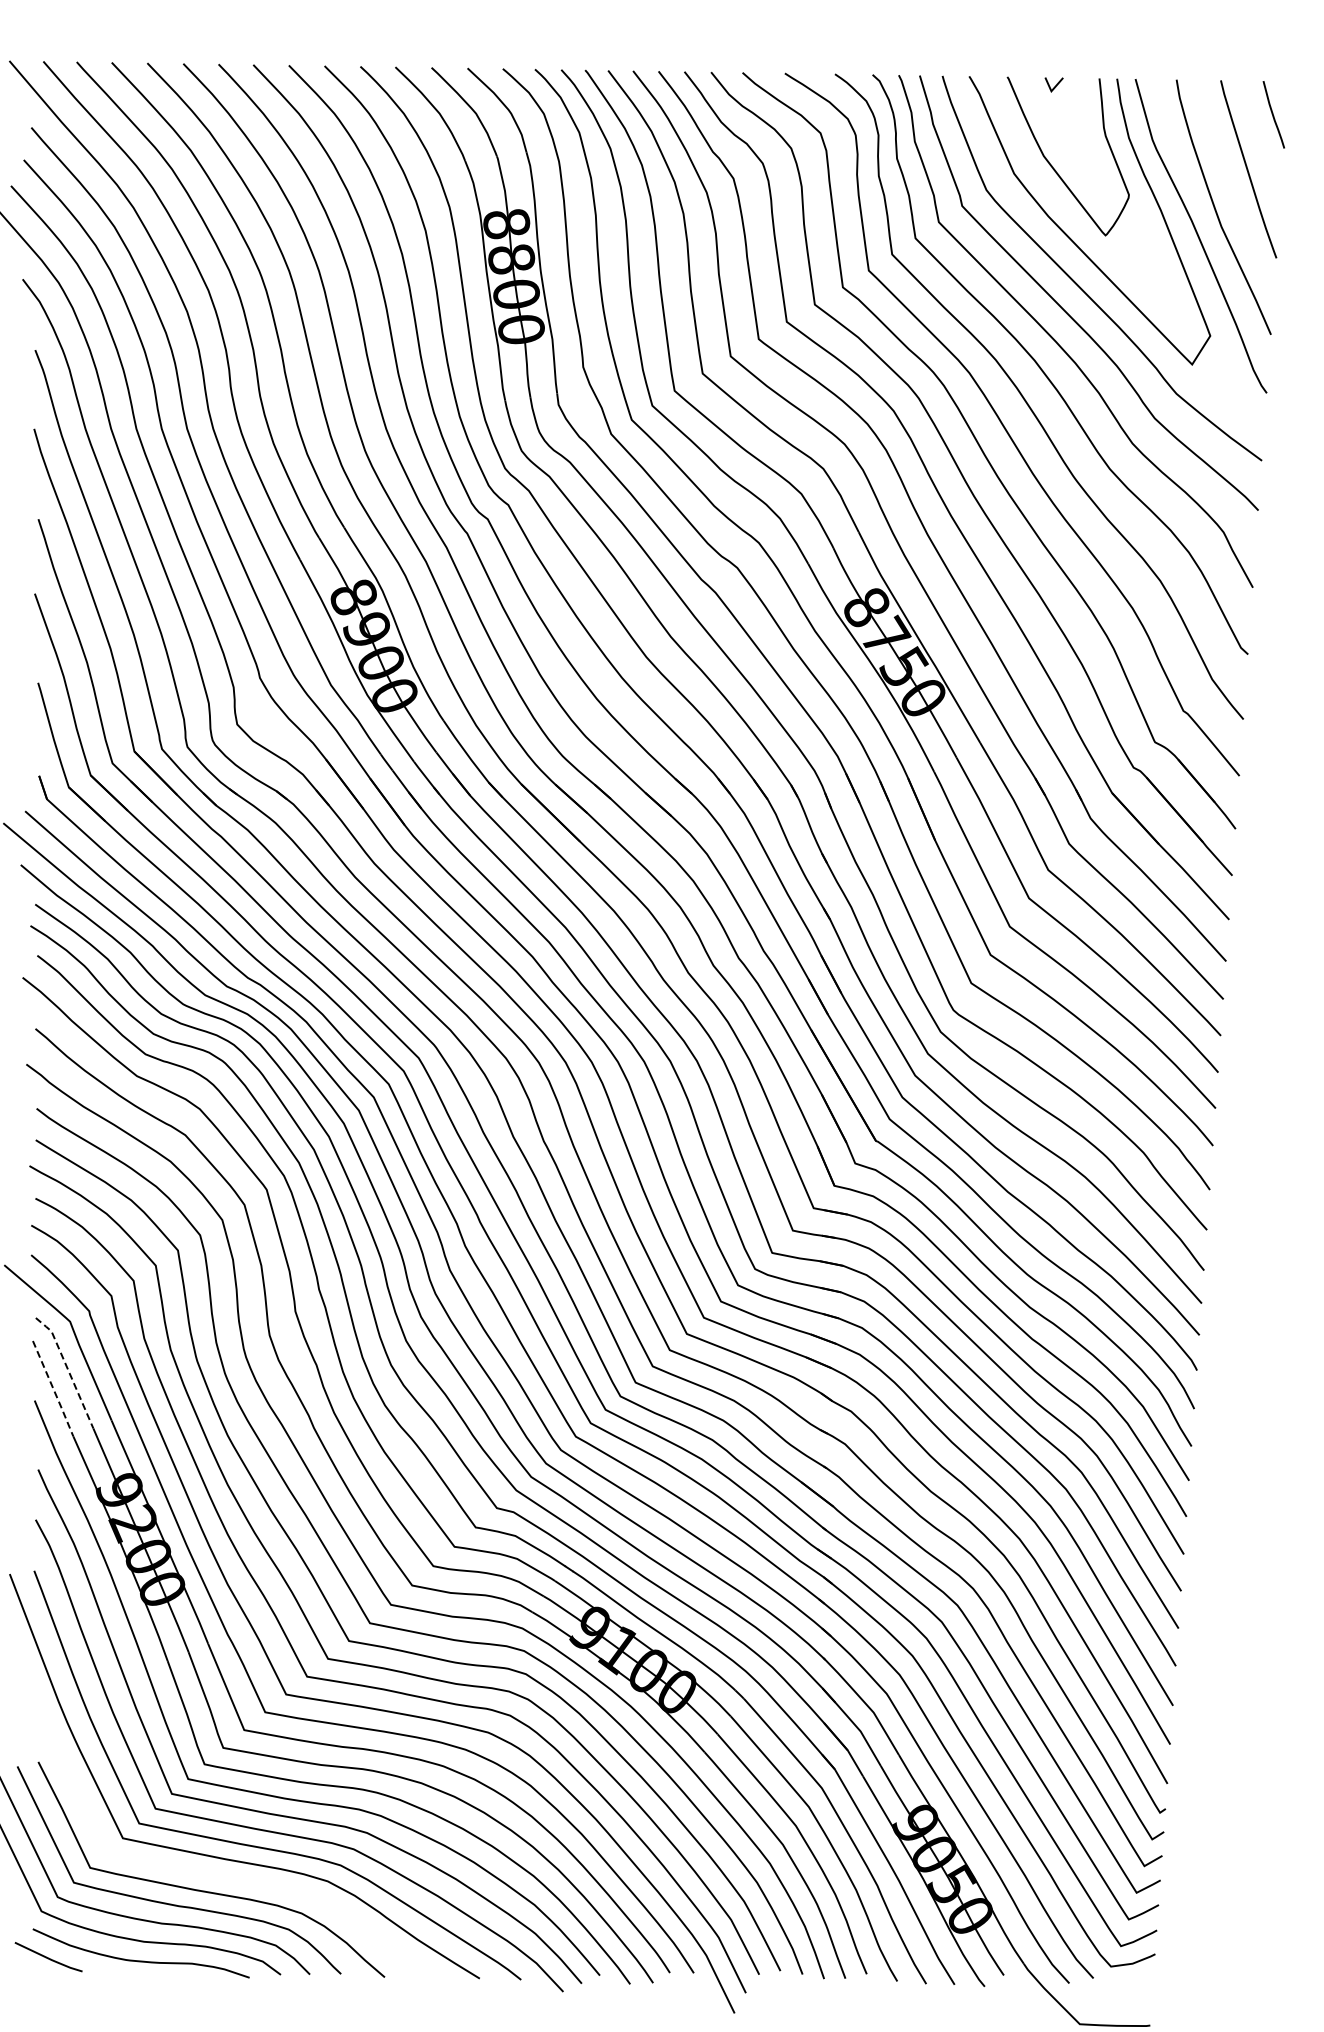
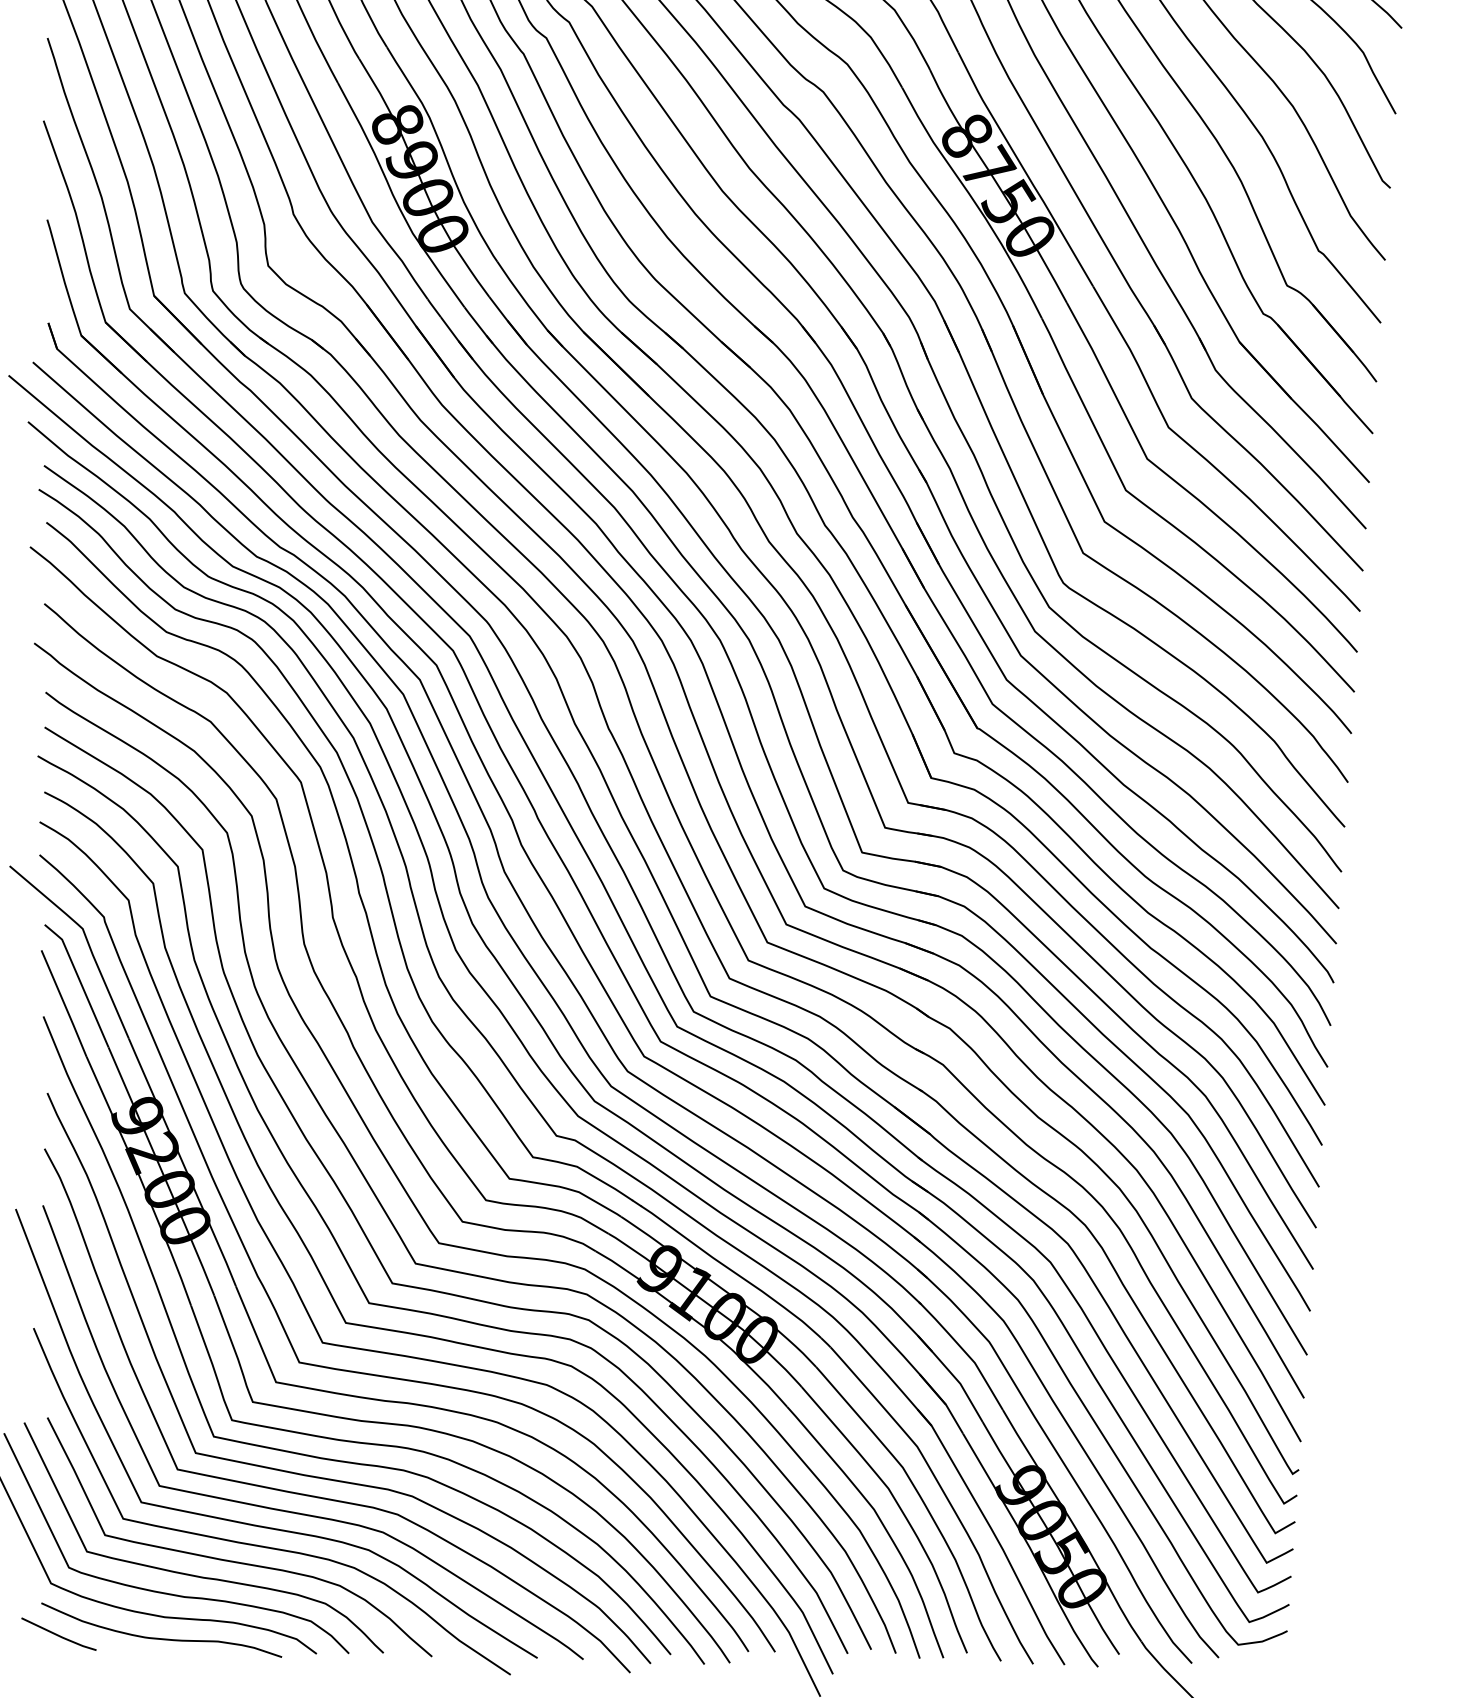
line: (67, 1368) -> (79, 980), dashed -> solid
line: (54, 1390) -> (65, 1005), dashed -> solid
curve: (235, 1877) -> (266, 1545), added

